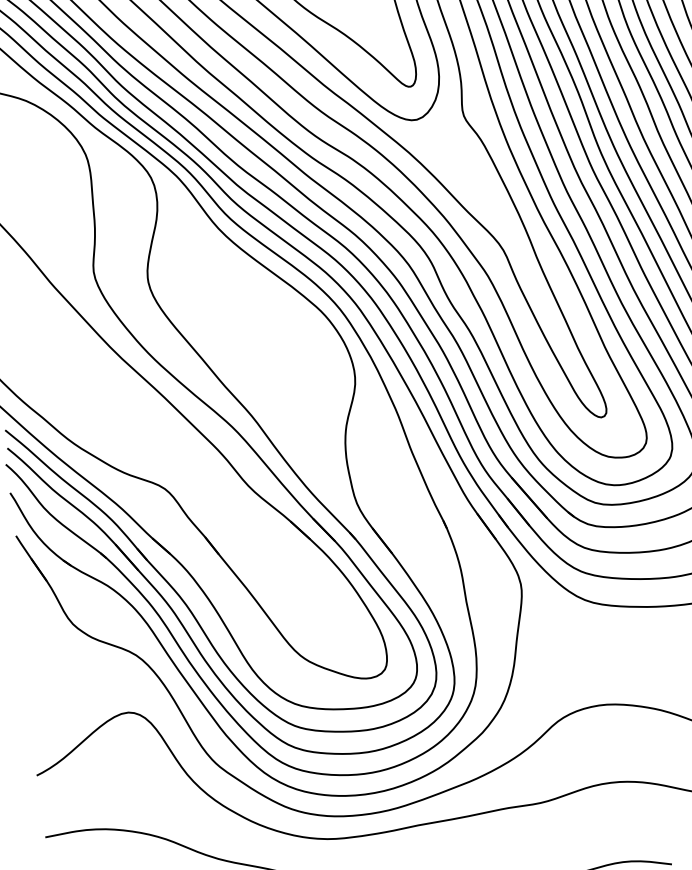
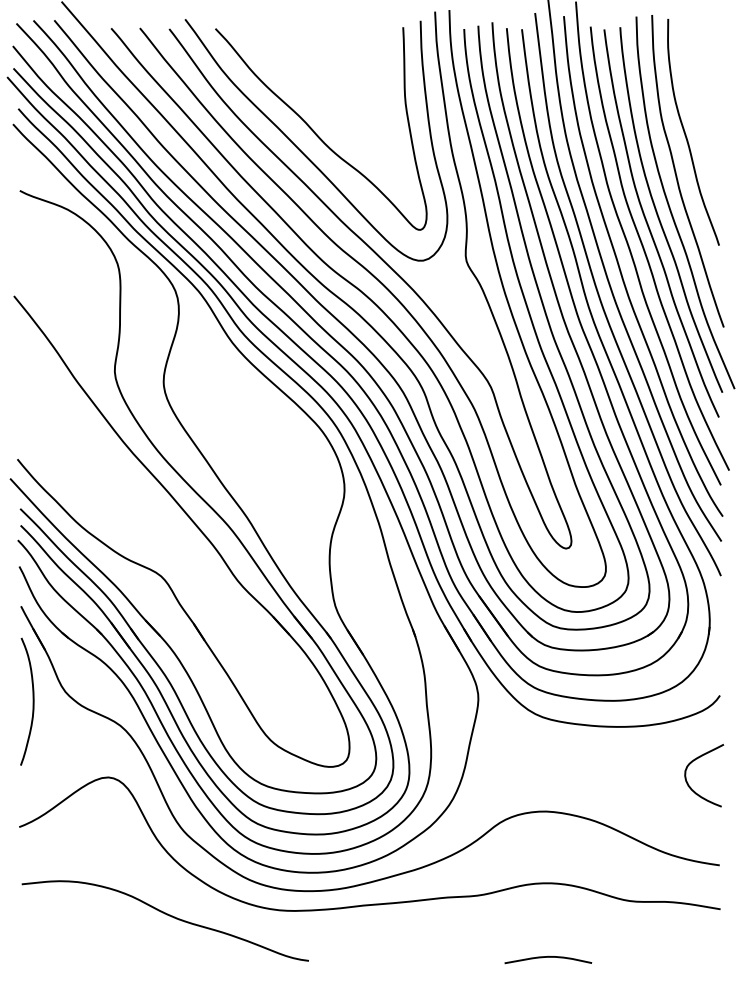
curve: (38, 637) -> (32, 701), added

